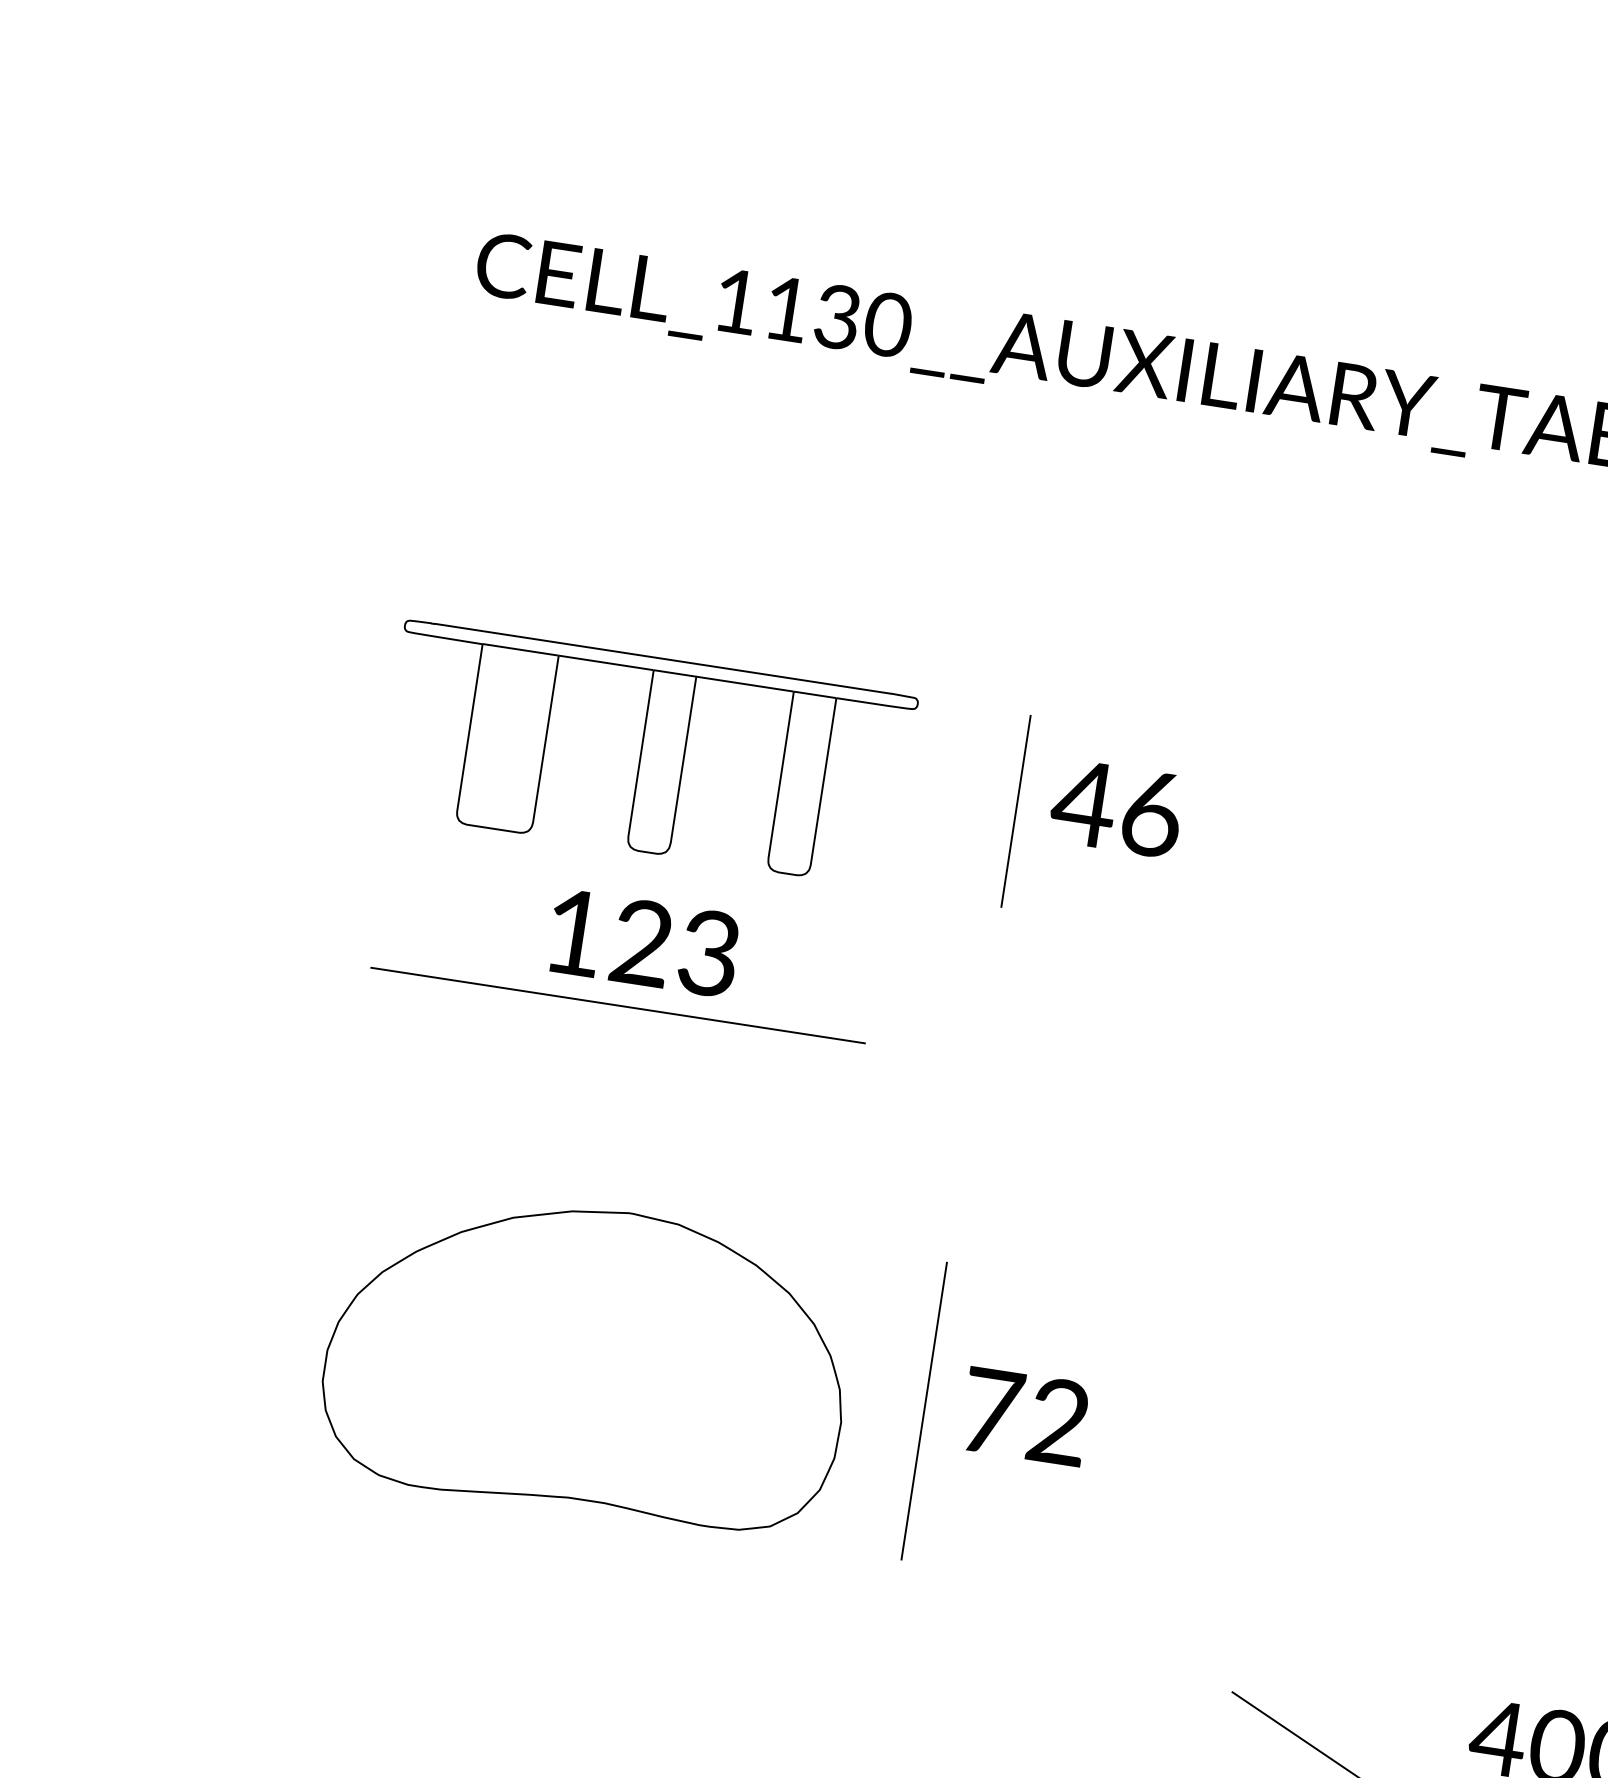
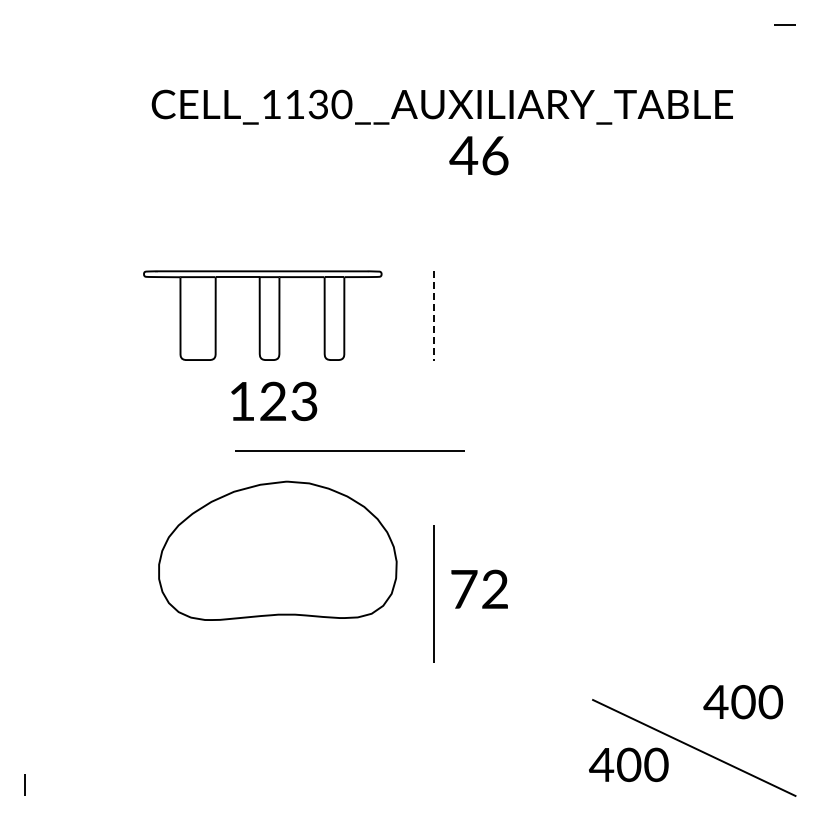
text: (1115, 807) -> (478, 155), moved
line: (1016, 810) -> (433, 315), solid -> dashed
line: (617, 1003) -> (349, 450), moved
part: (587, 1358) -> (277, 550), moved

